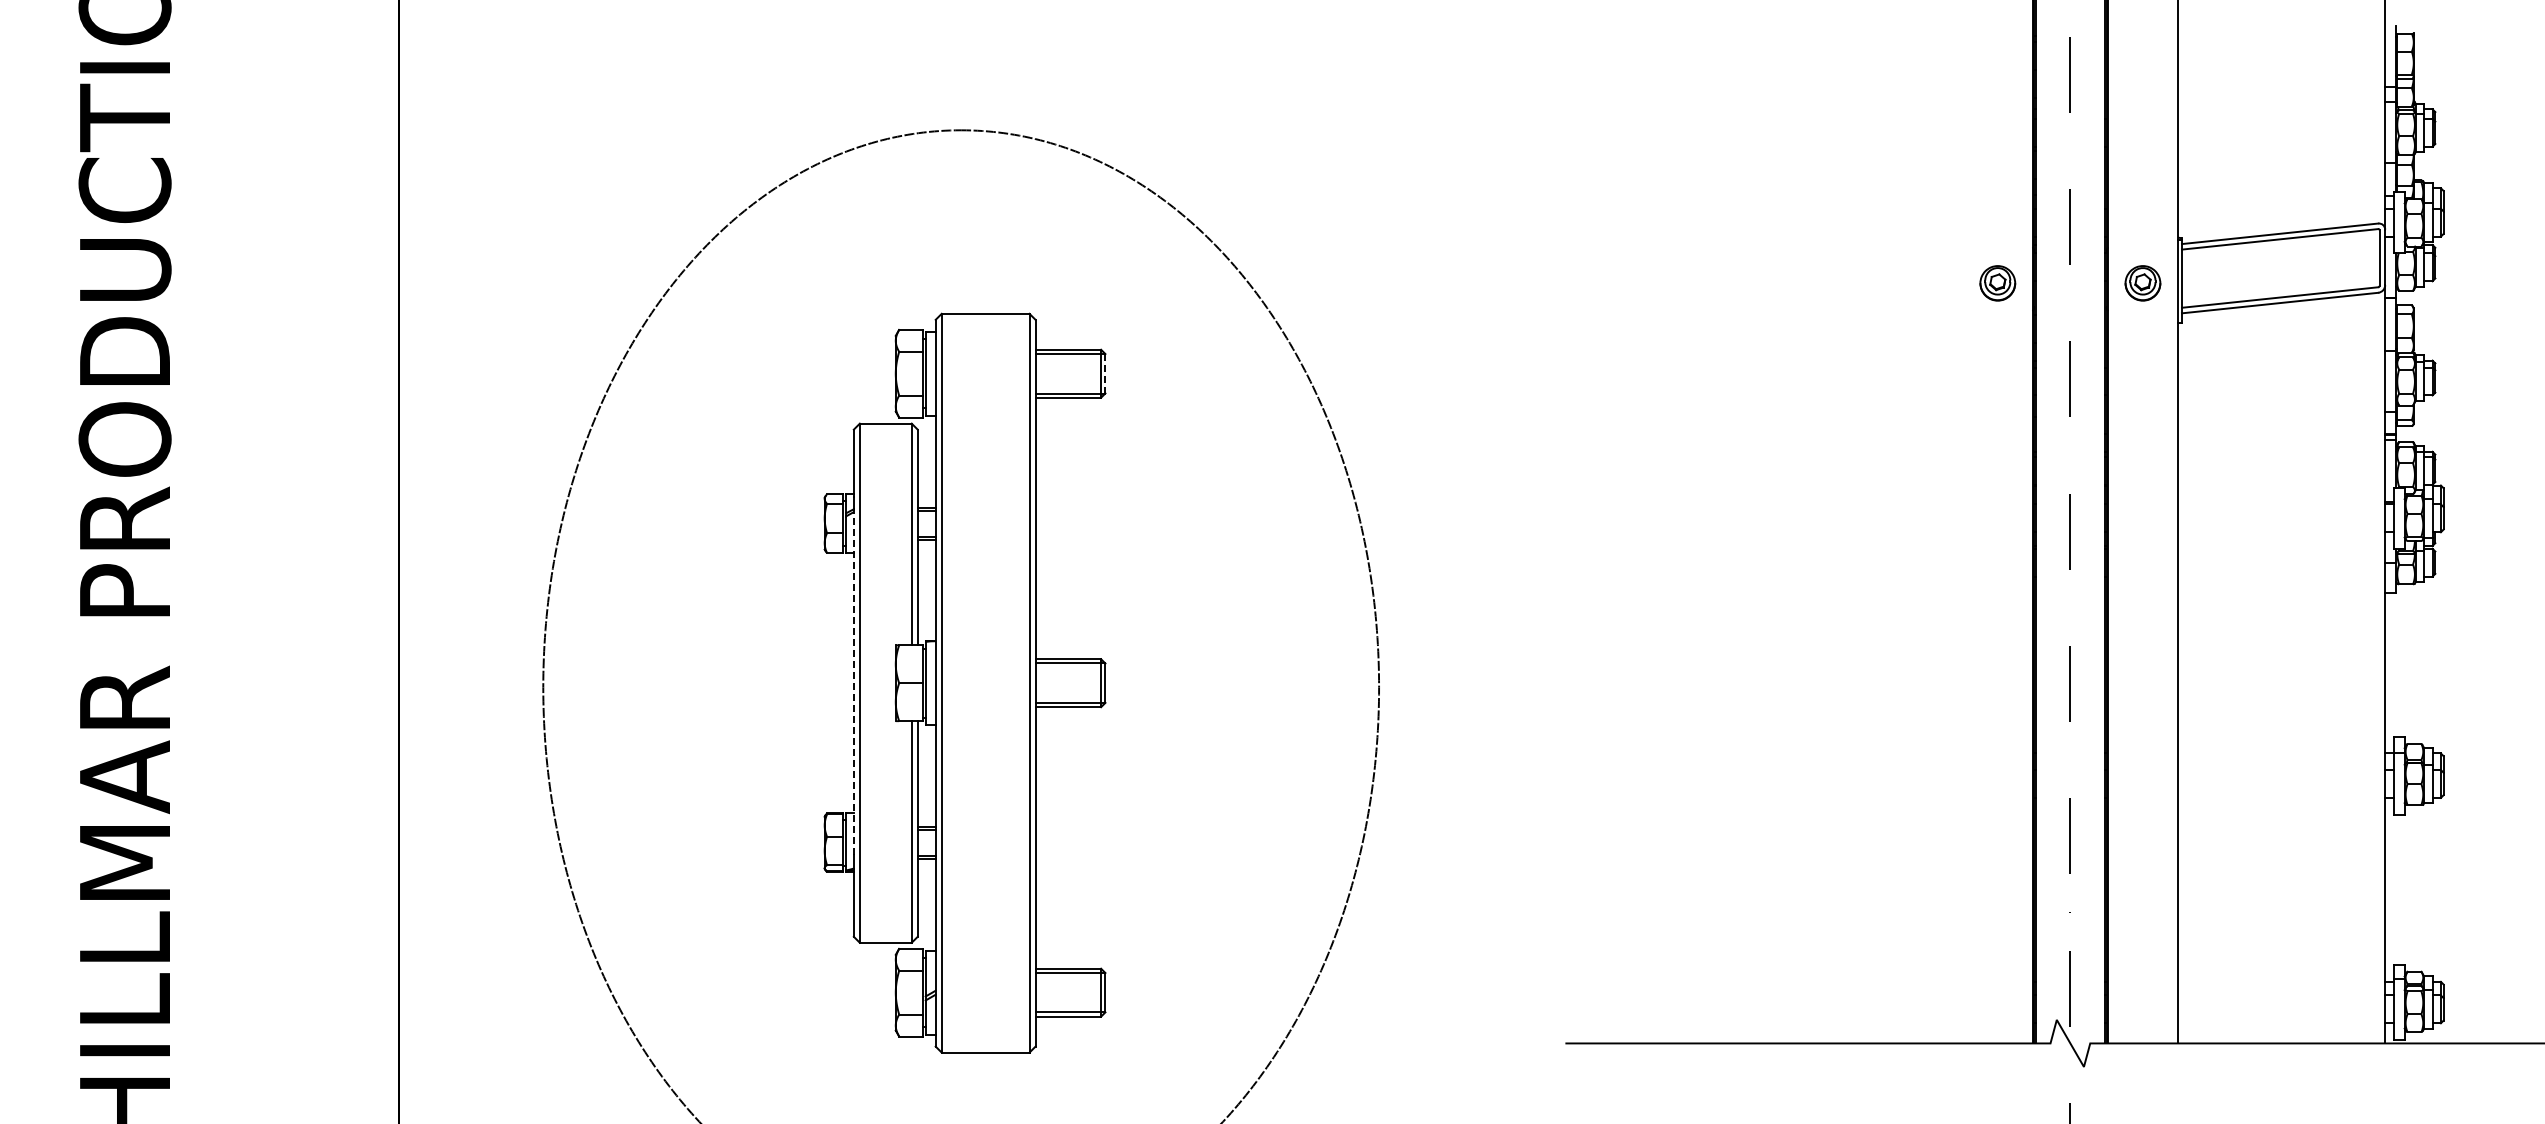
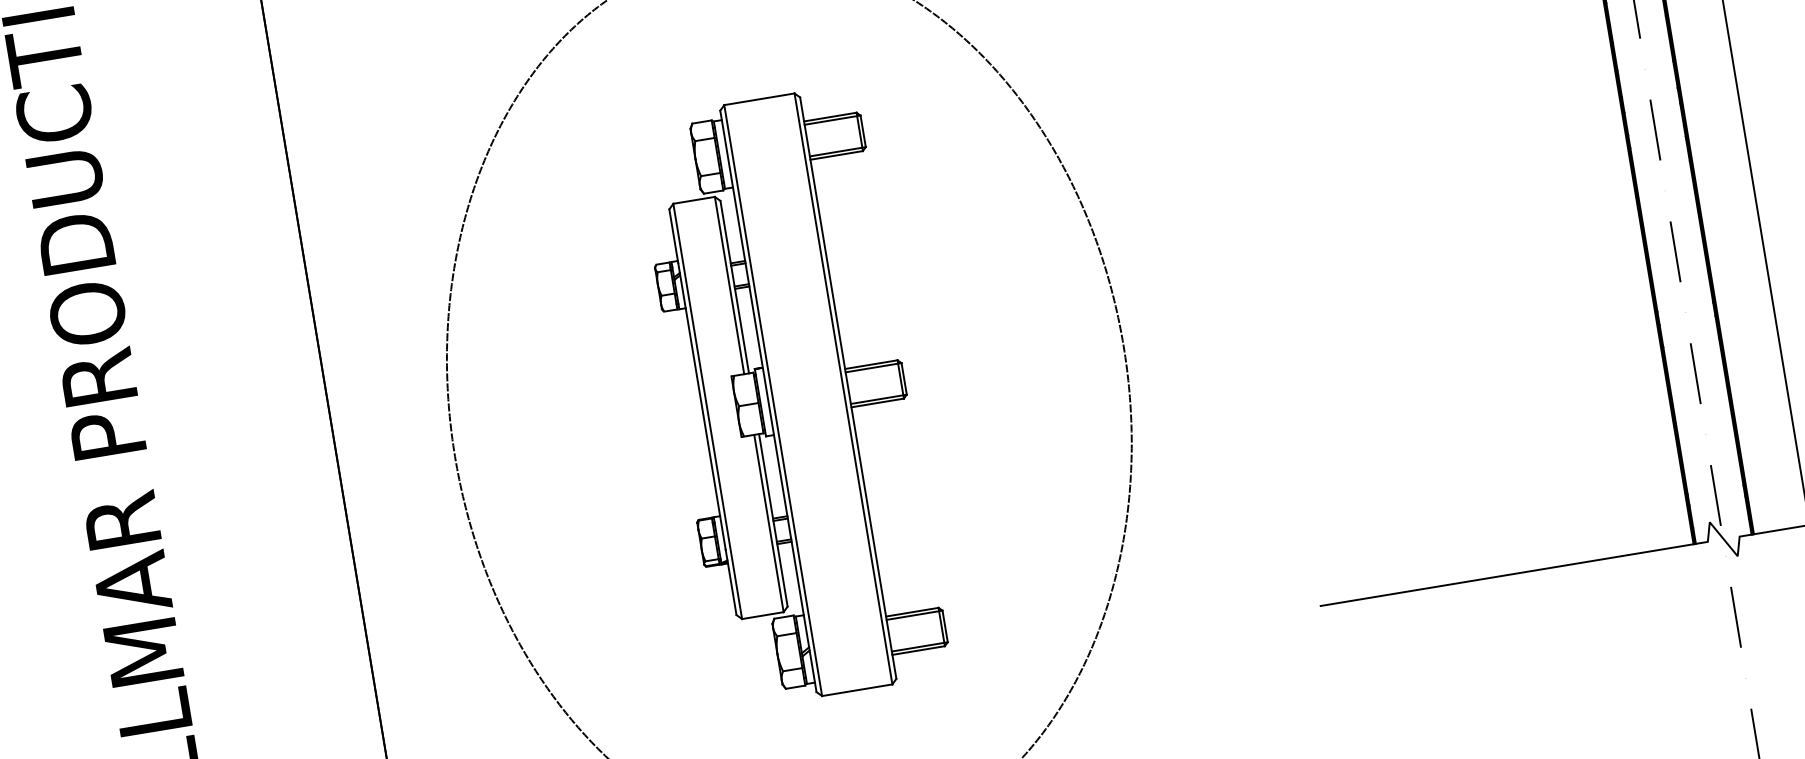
line: (1105, 373) -> (863, 131), dashed -> solid
line: (853, 682) -> (702, 411), dashed -> solid

